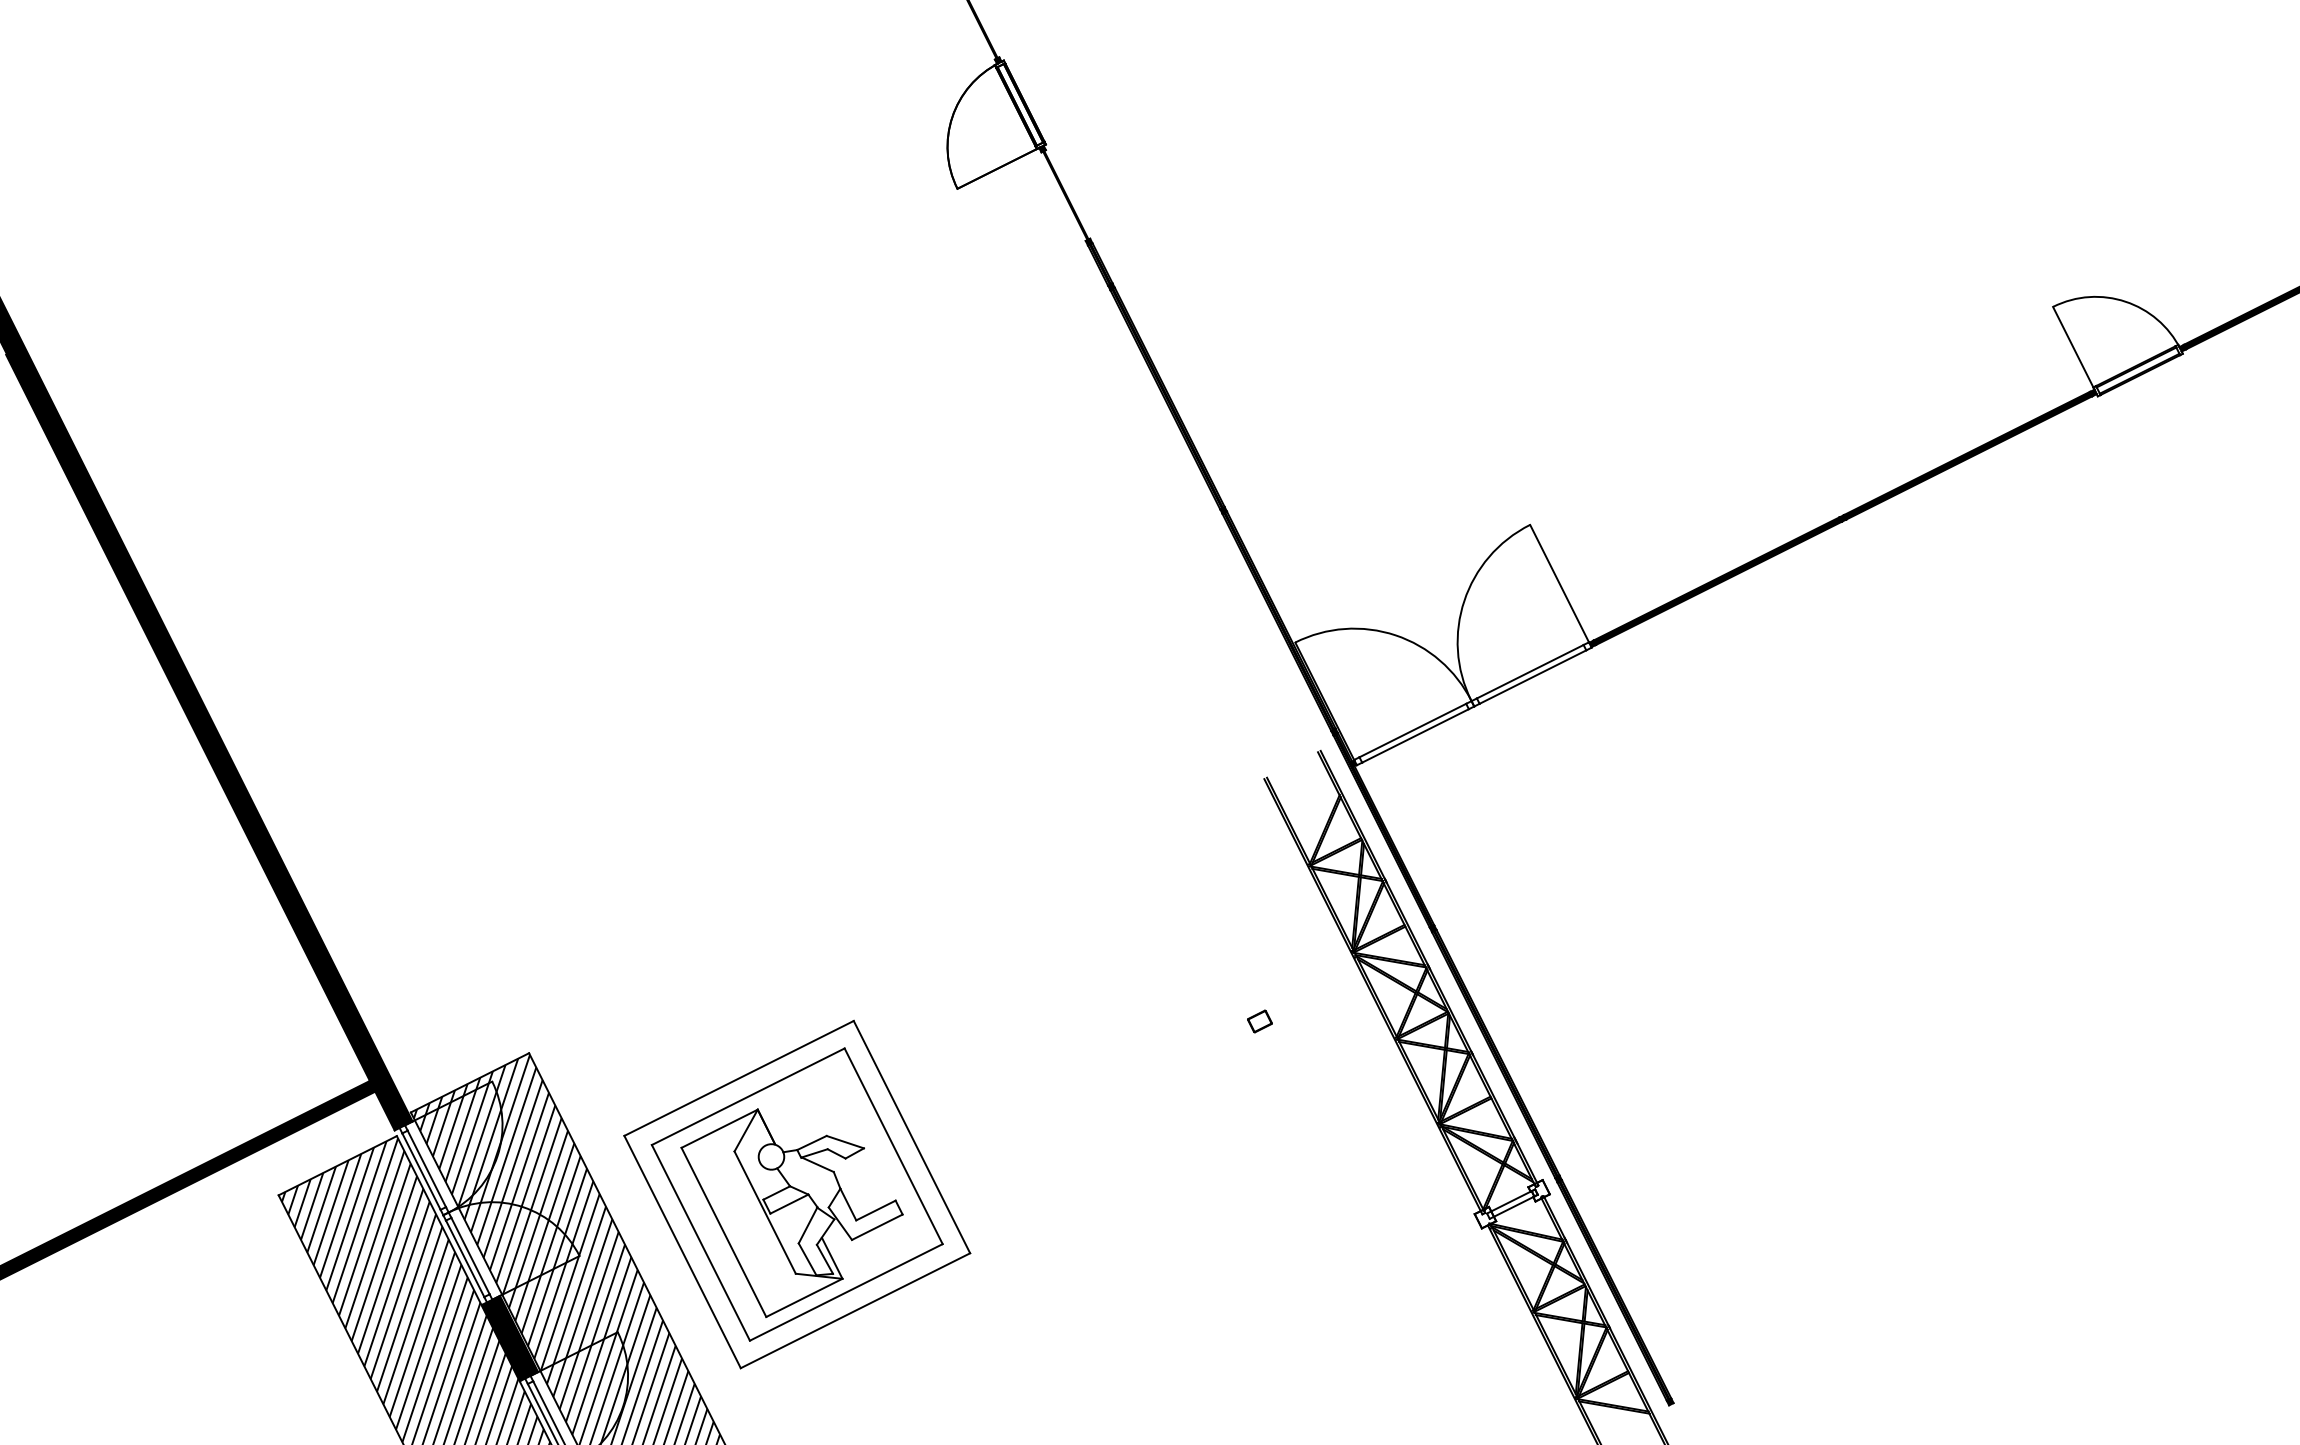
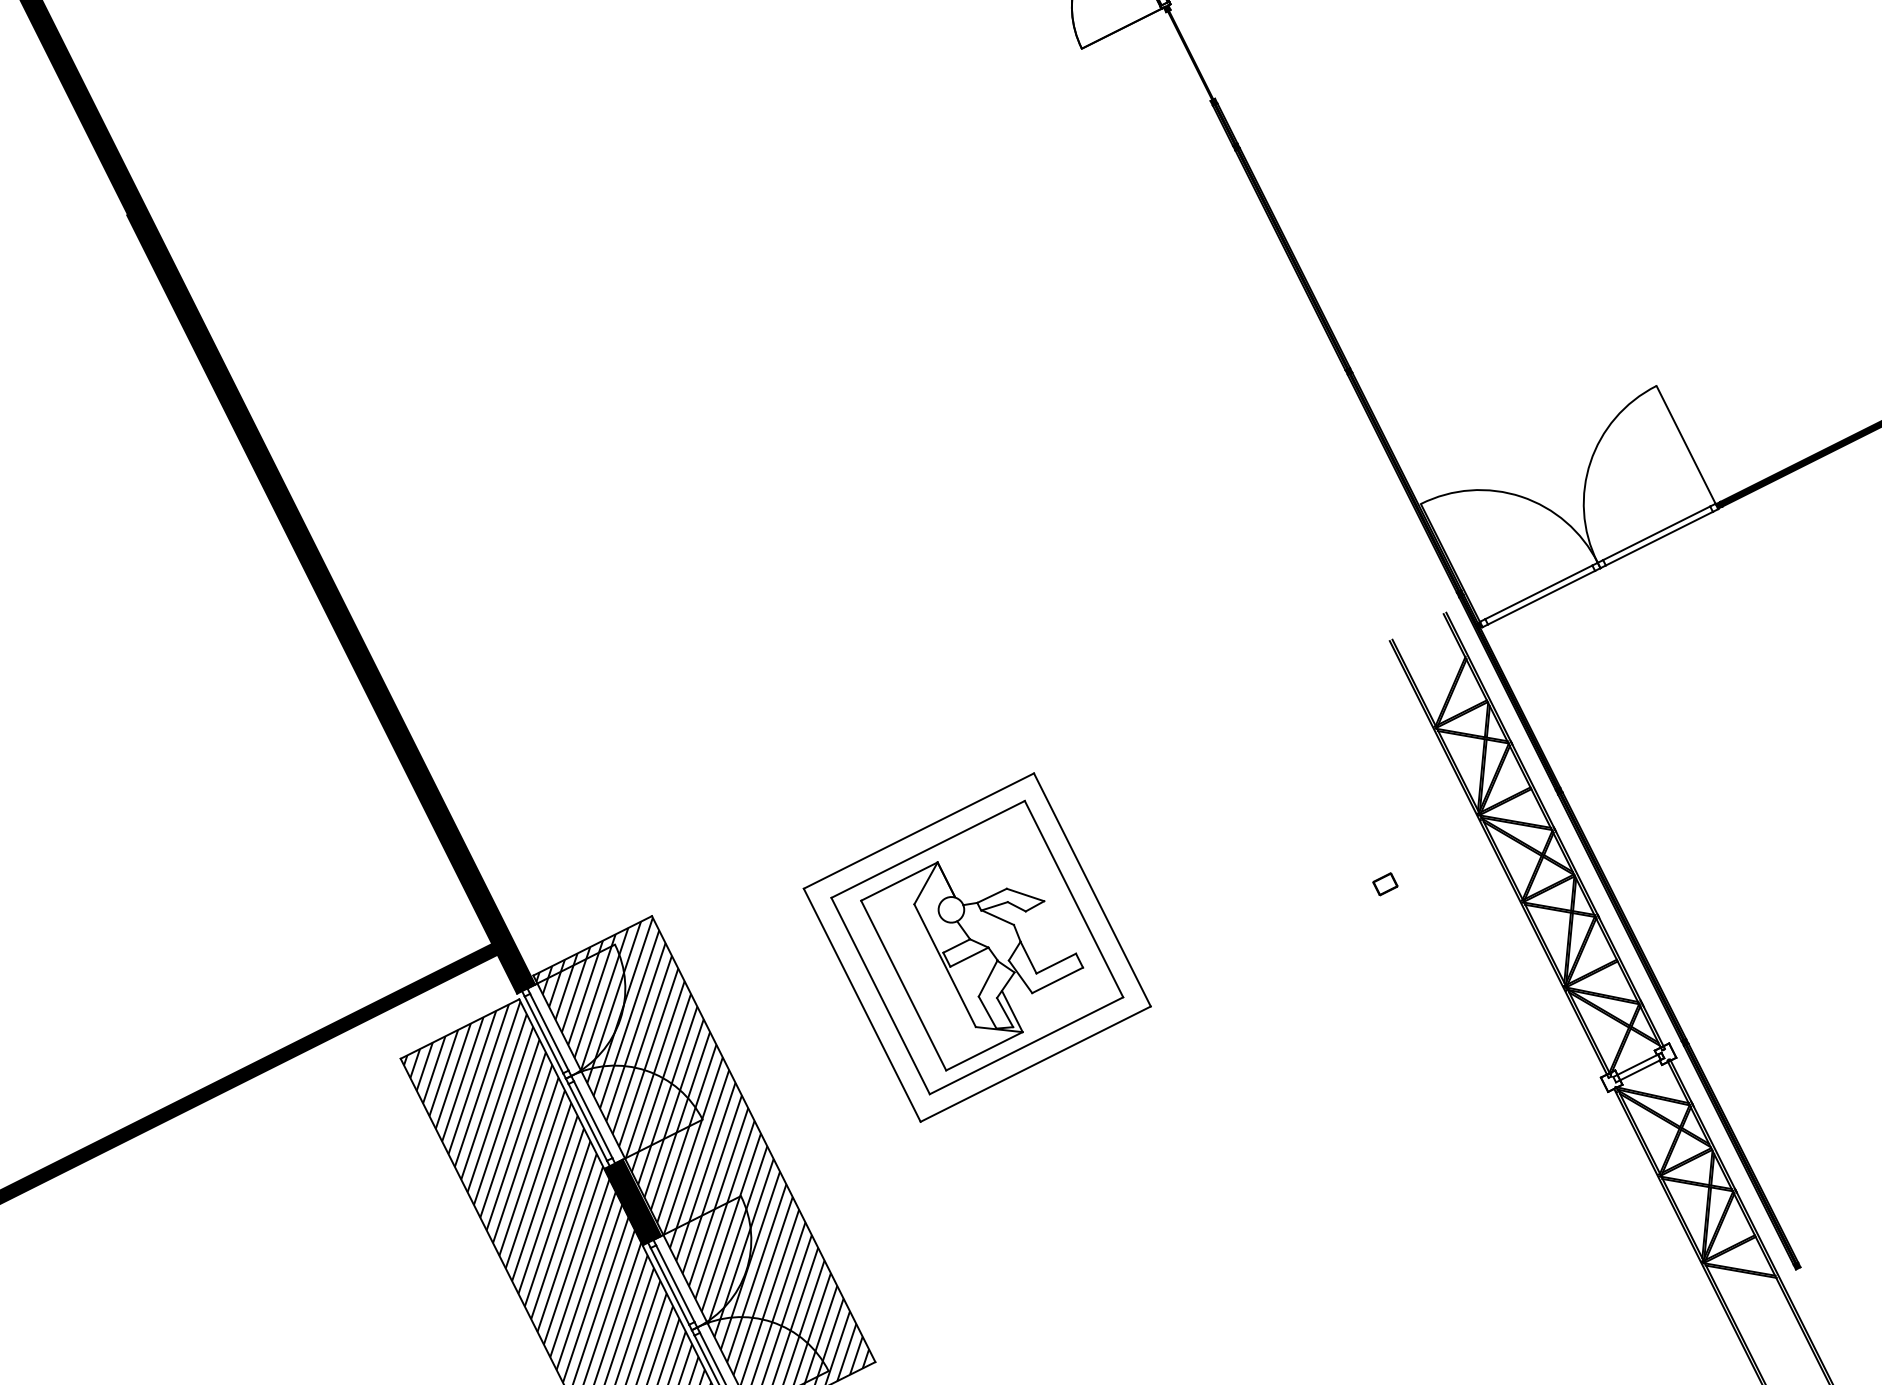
part: (797, 1194) -> (977, 947), moved

